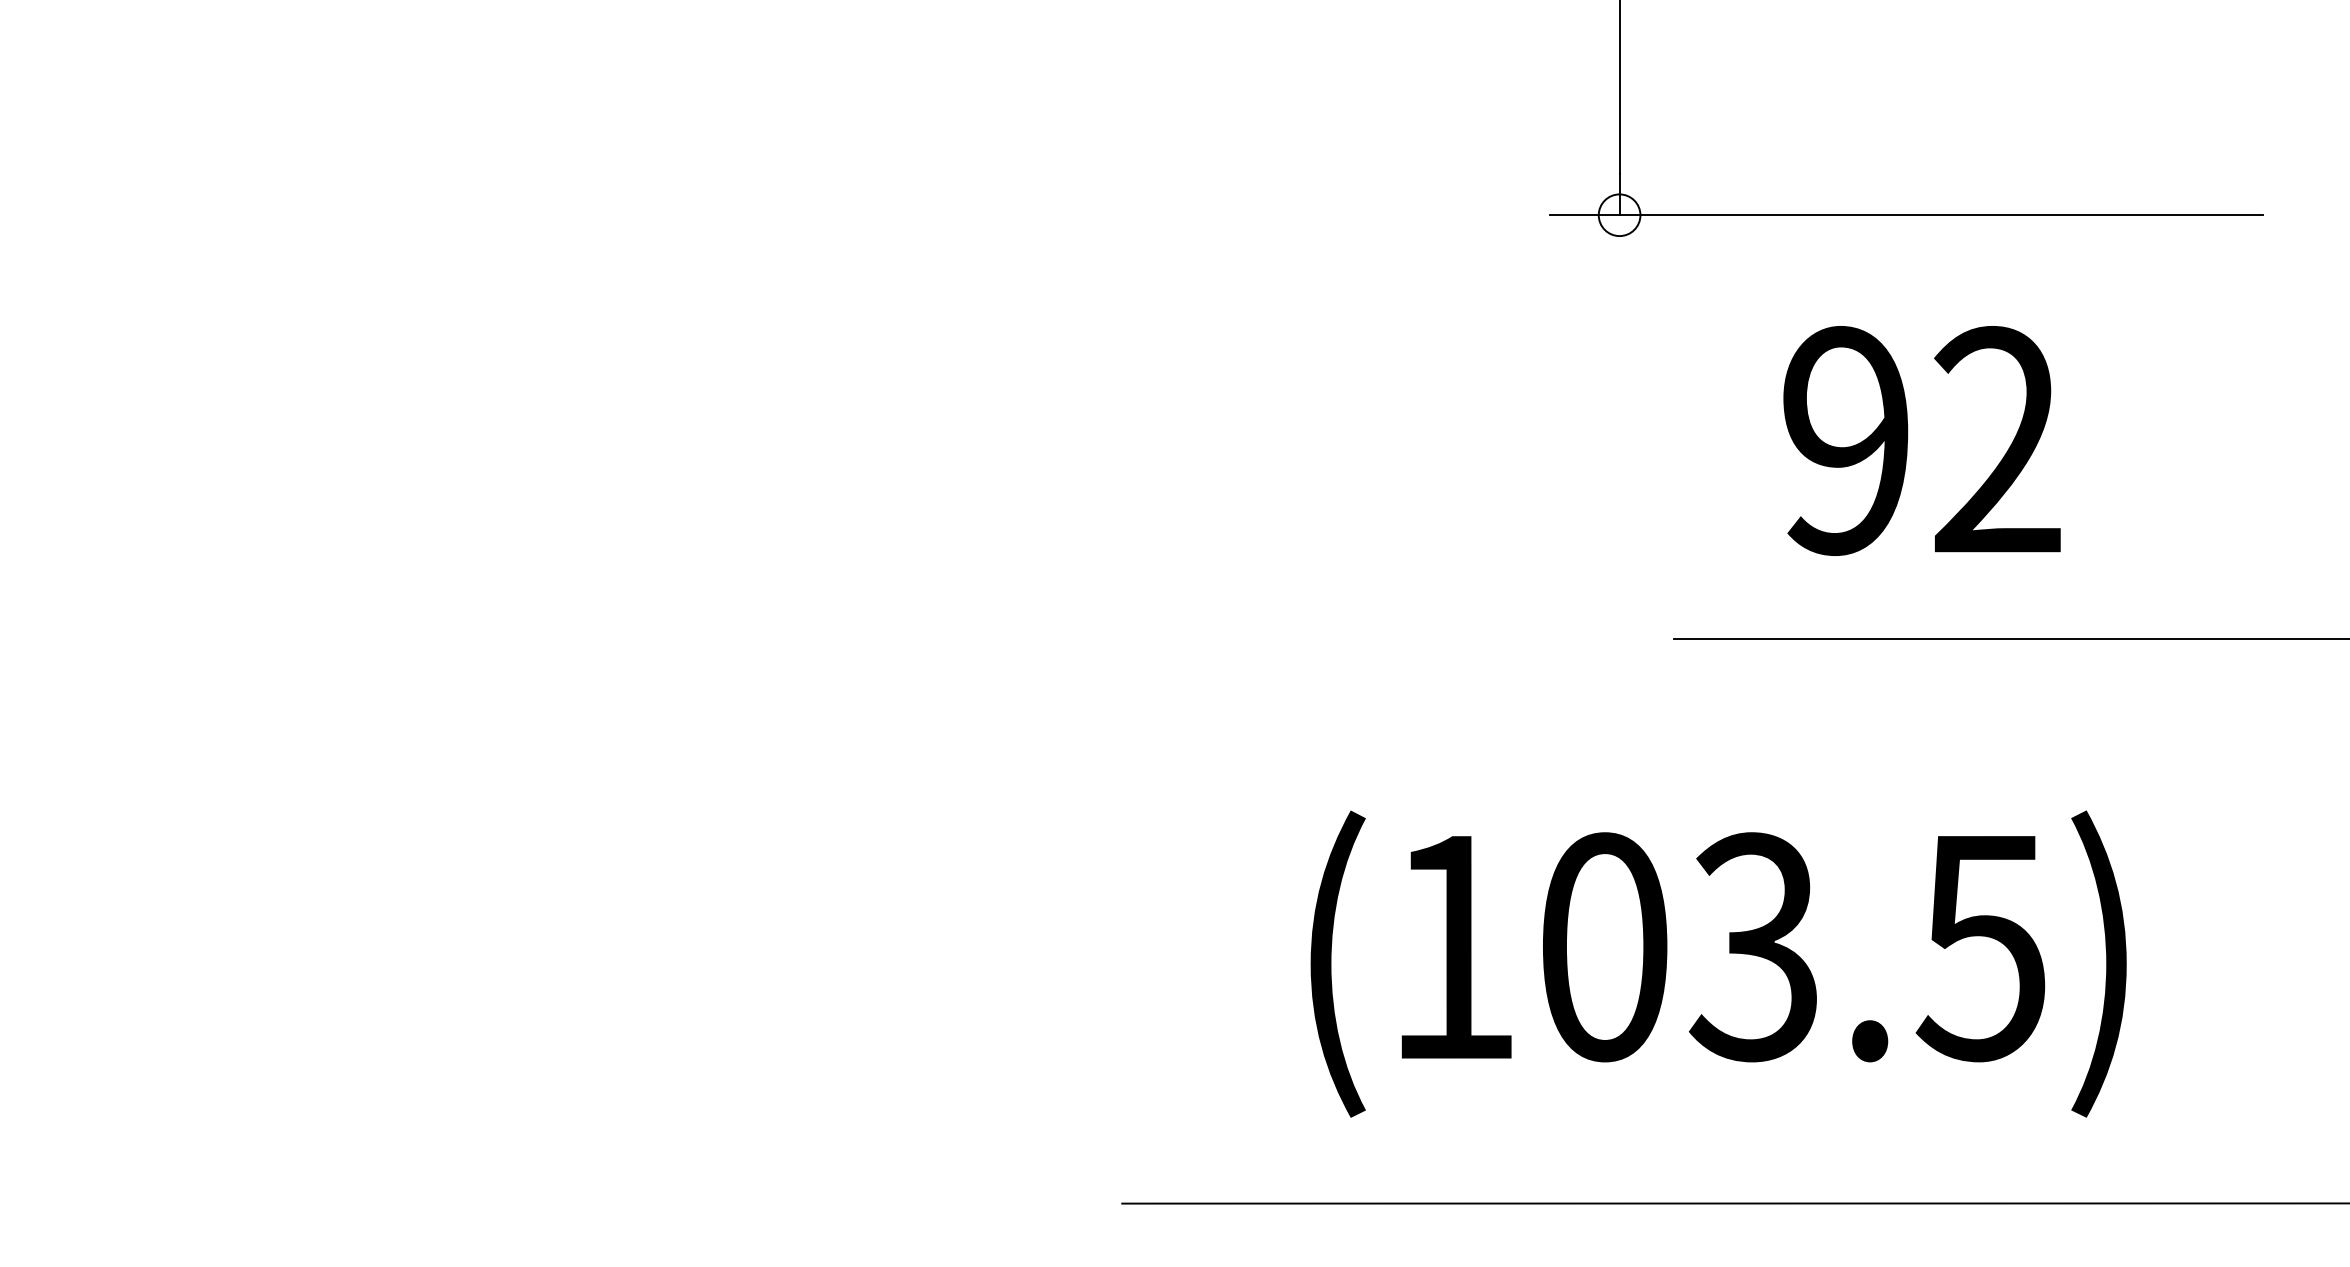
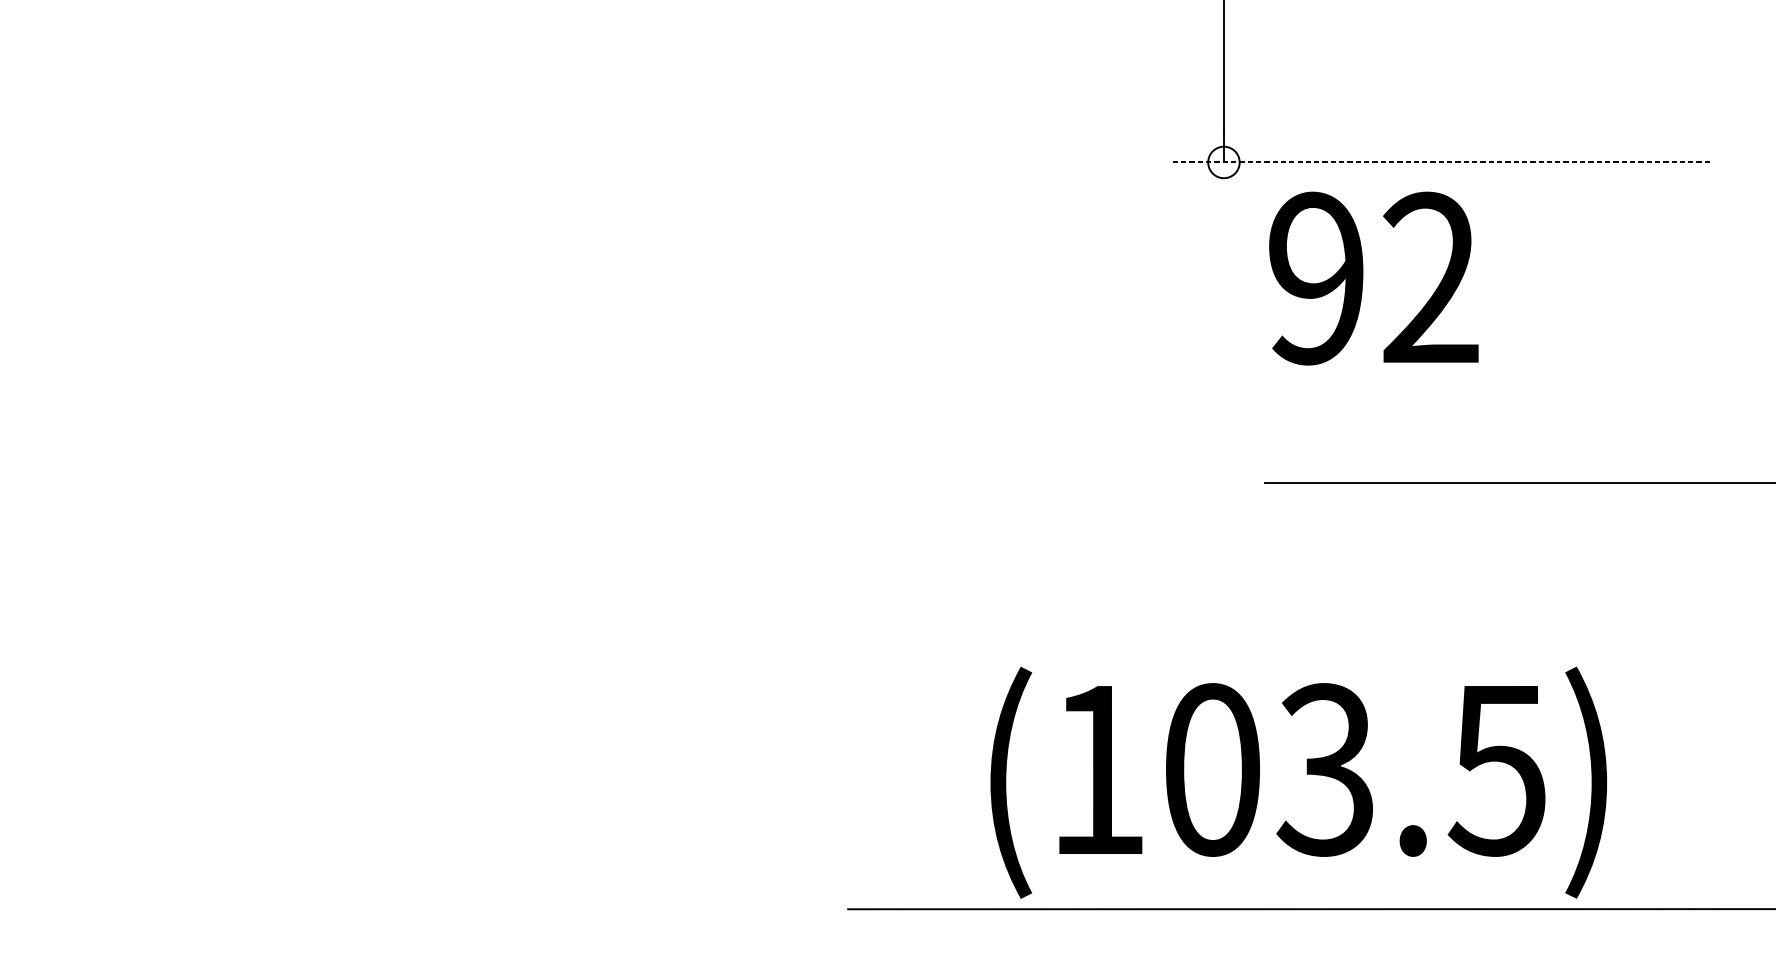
line: (1906, 215) -> (1440, 162), solid -> dashed
text: (1921, 440) -> (1373, 278), moved
text: (1718, 963) -> (1298, 782), moved

